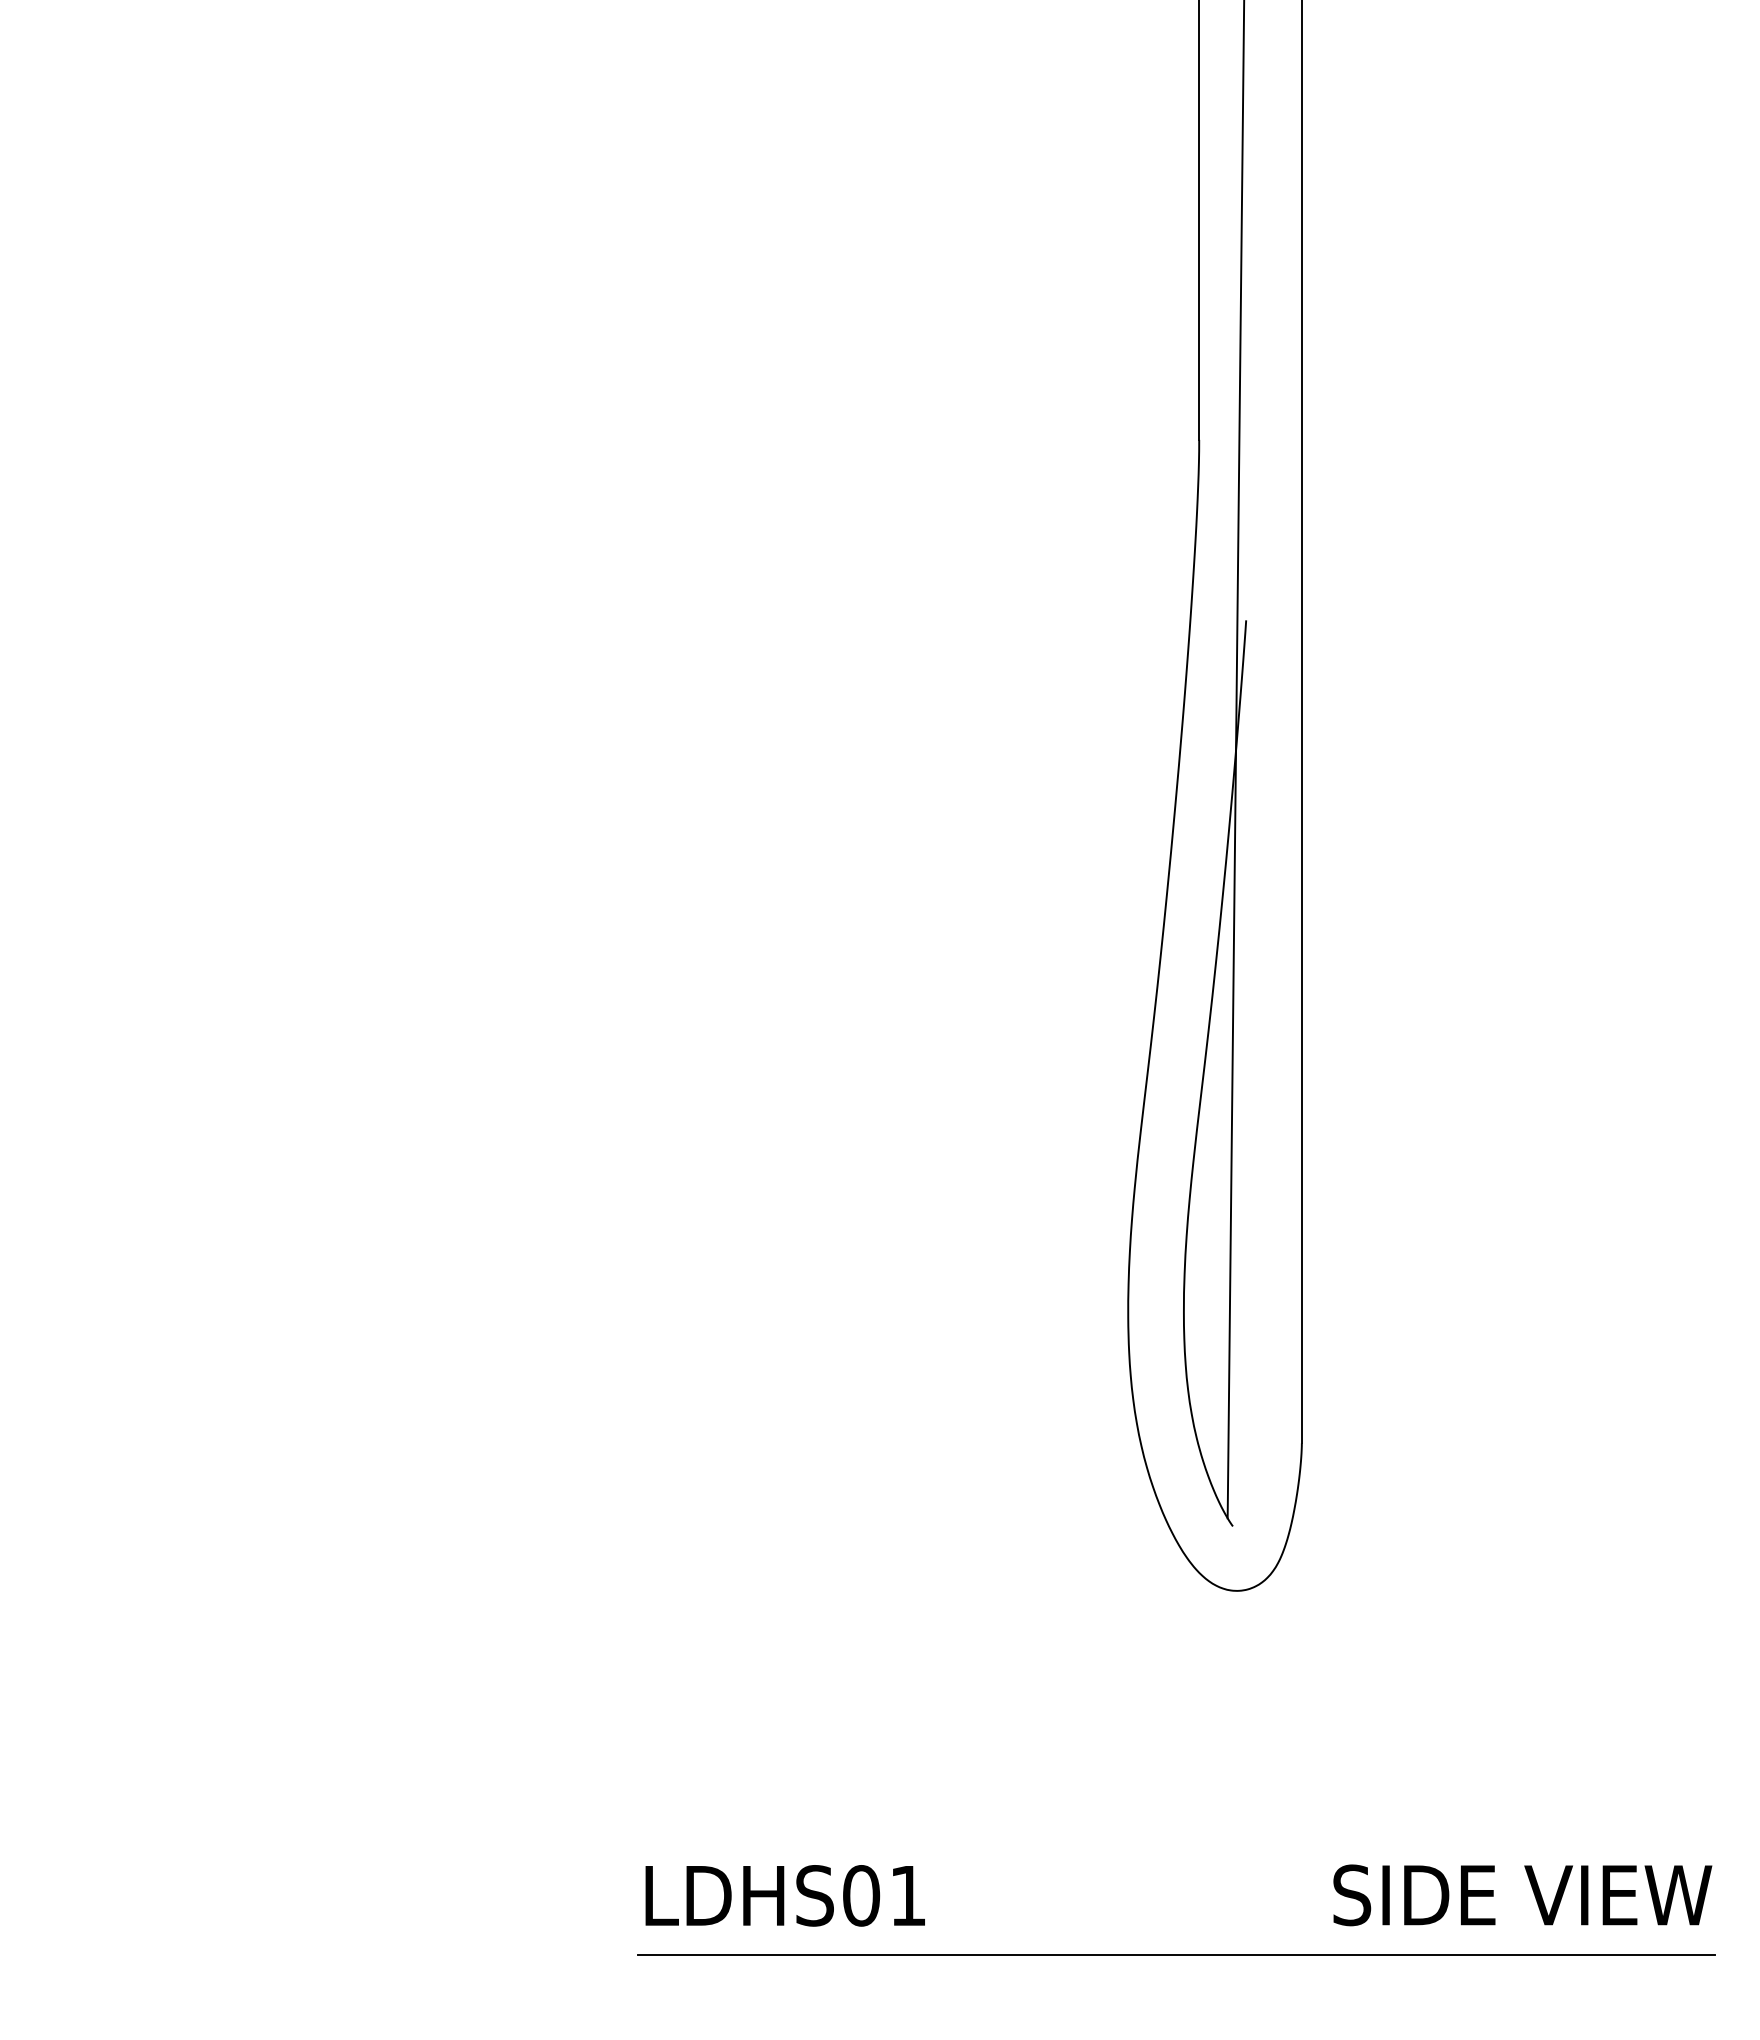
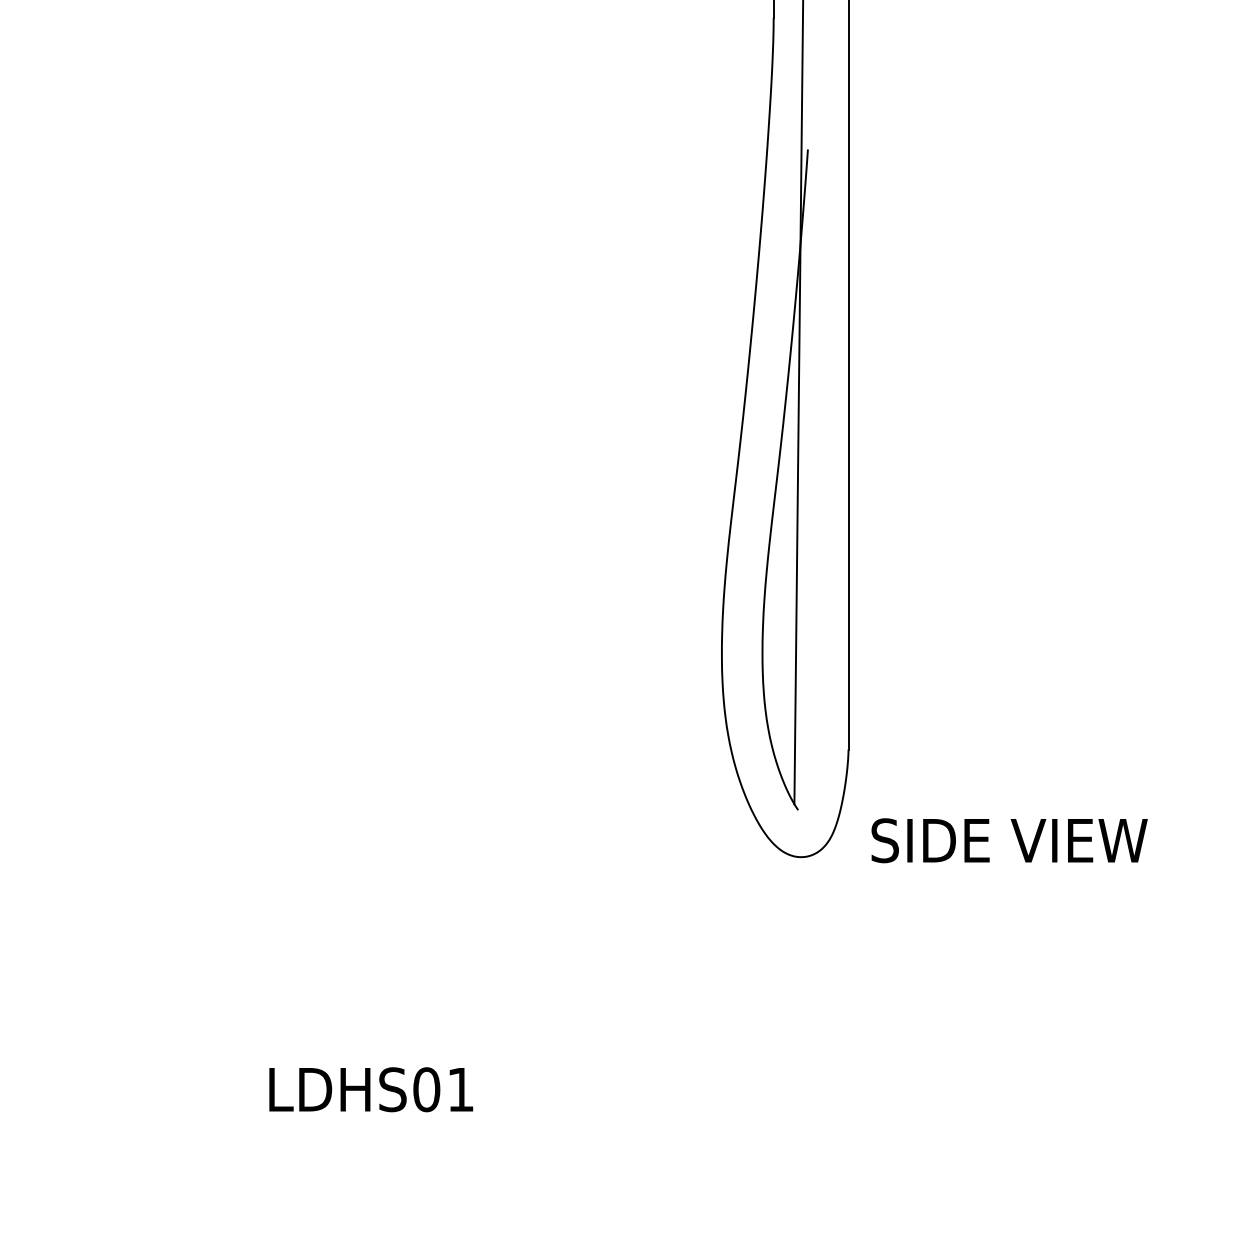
text: (784, 1895) -> (370, 1089), moved
text: (1522, 1895) -> (1009, 840), moved
line: (1176, 1955) -> (757, 1123), removed

